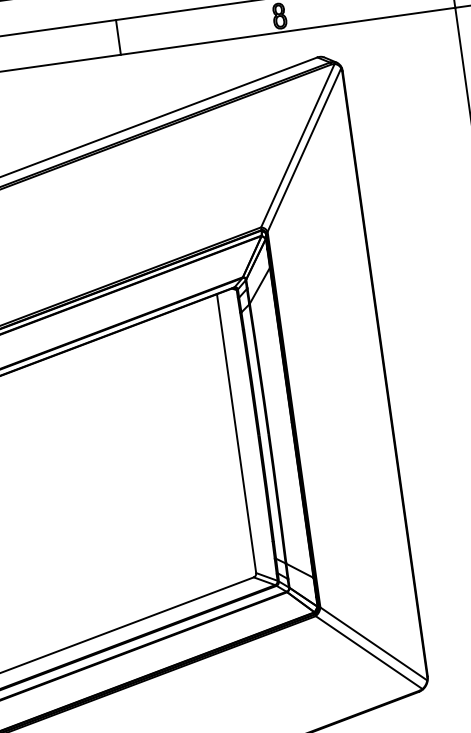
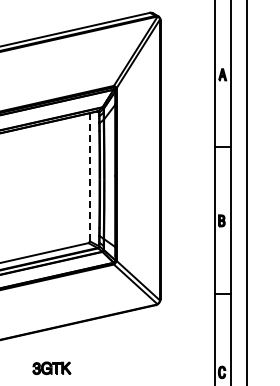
line: (235, 432) -> (89, 176), solid -> dashed

